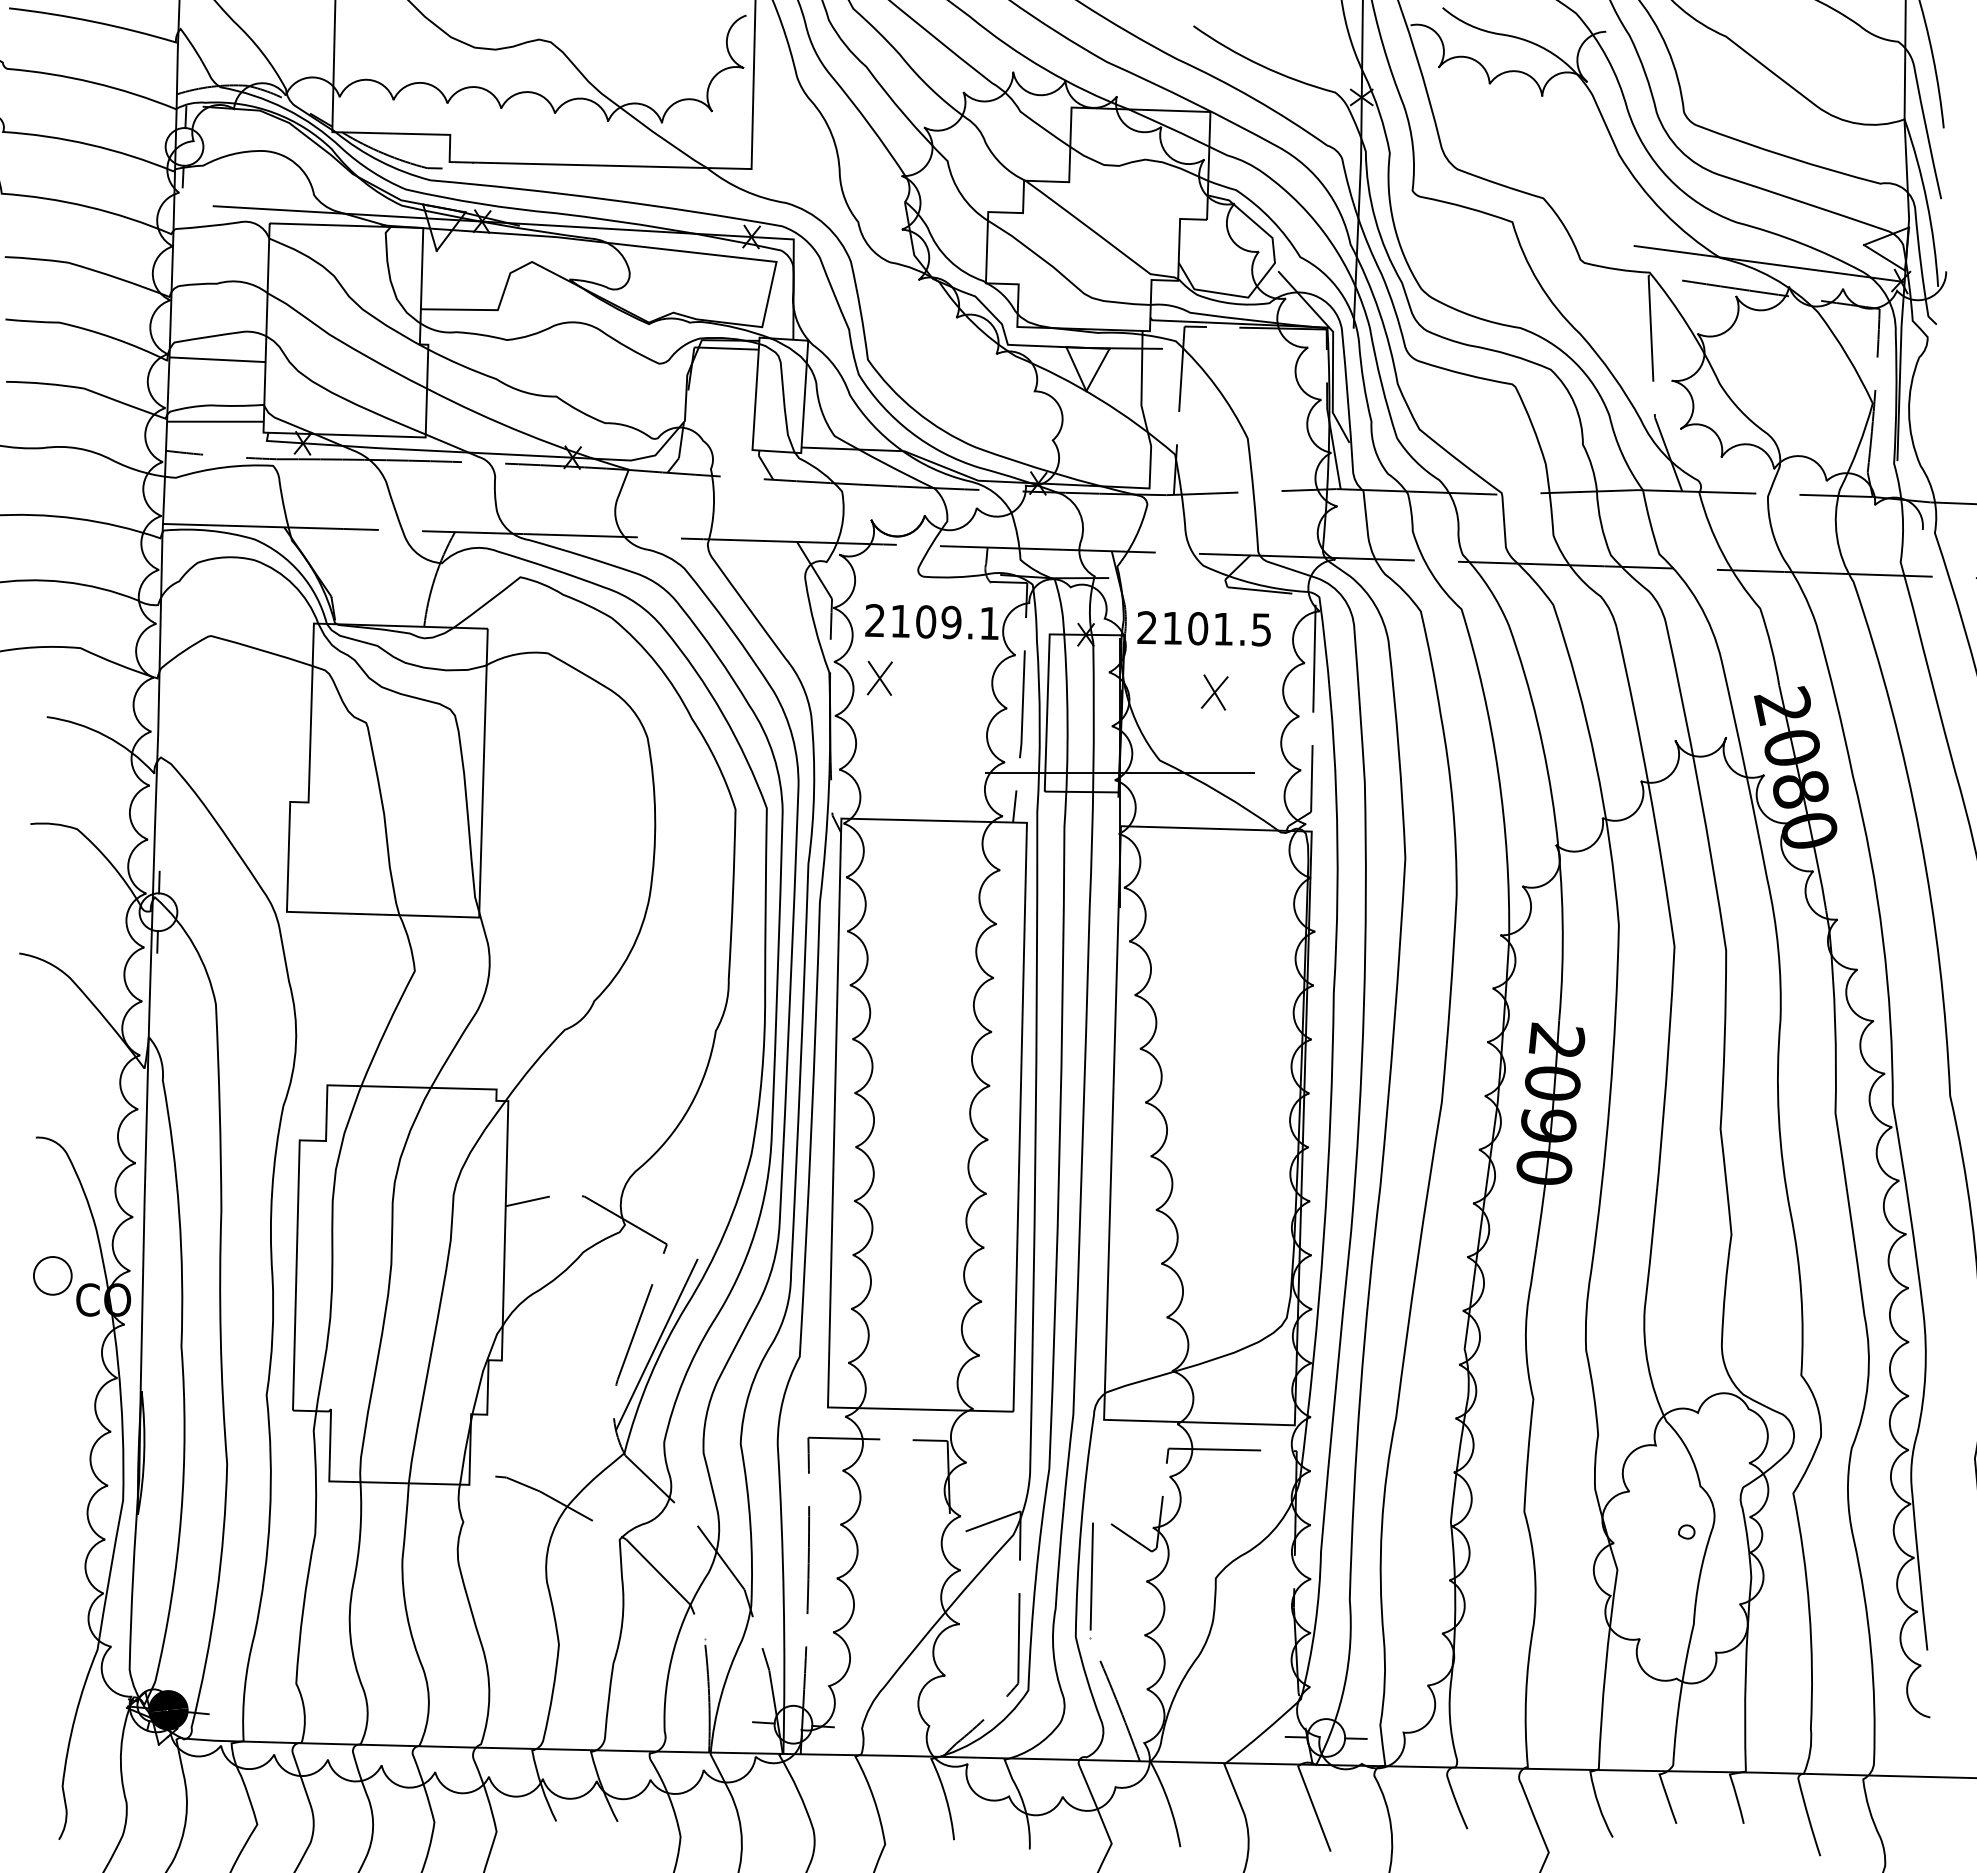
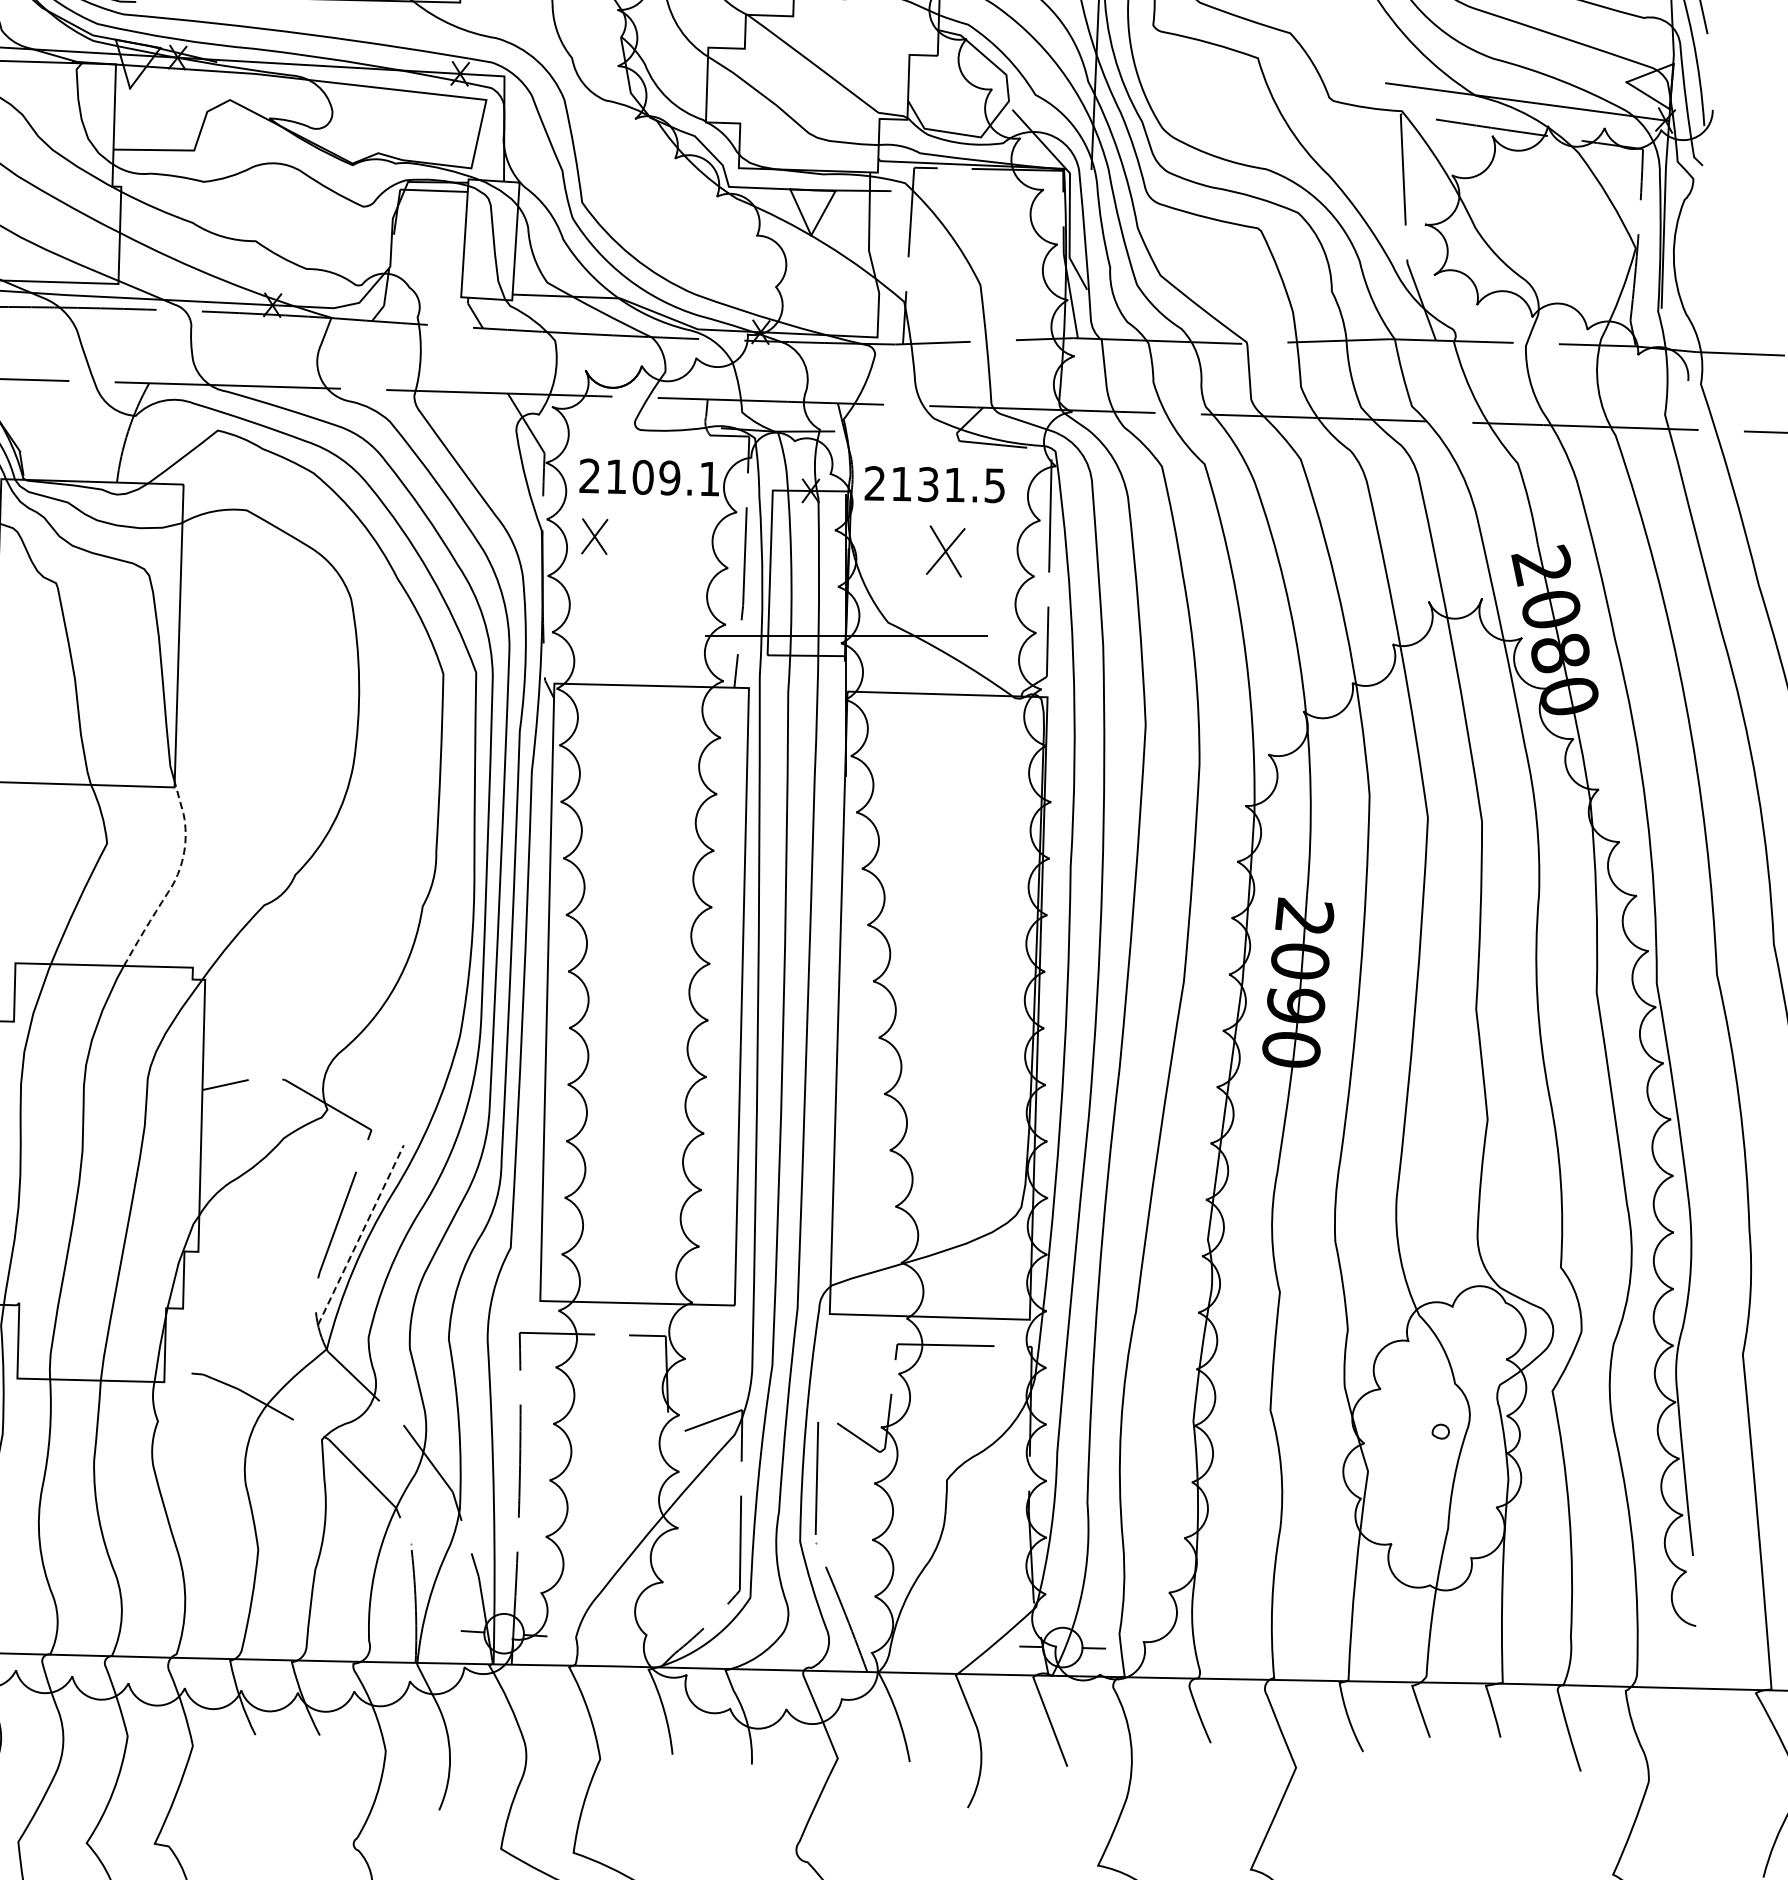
text: (1198, 628) -> (928, 484), 2101.5 -> 2131.5
part: (1214, 692) -> (945, 551), size x1.4
line: (480, 1003) -> (175, 877), solid -> dashed
line: (656, 1344) -> (360, 1235), solid -> dashed

